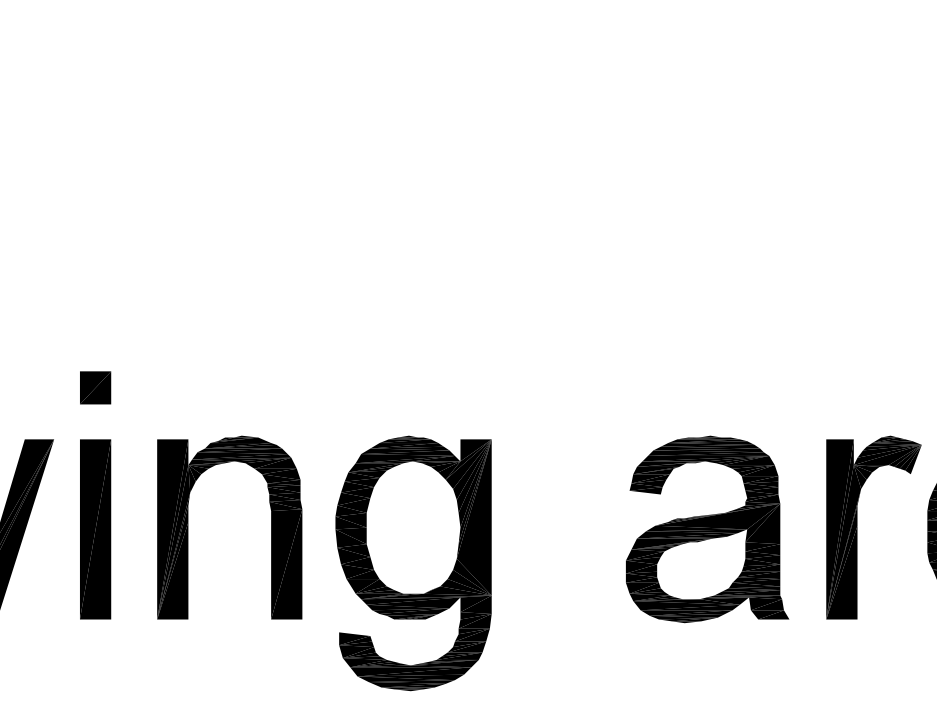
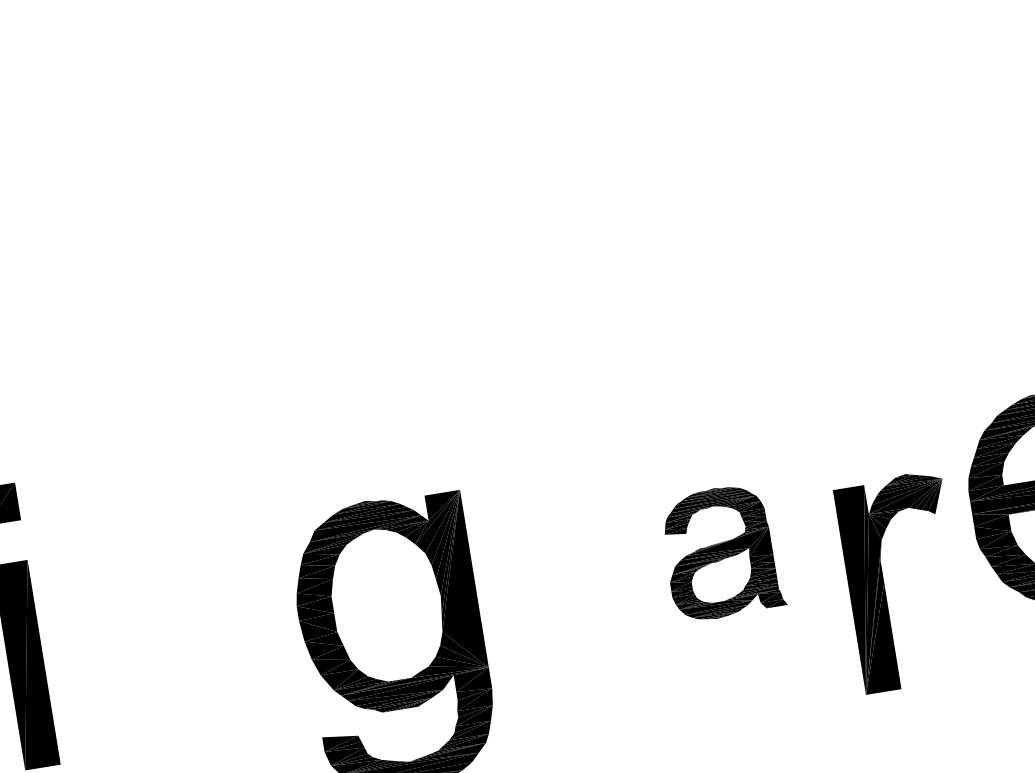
part: (188, 527) -> (131, 645), removed
part: (857, 527) -> (884, 584), moved
part: (707, 529) -> (721, 552), size x0.6

